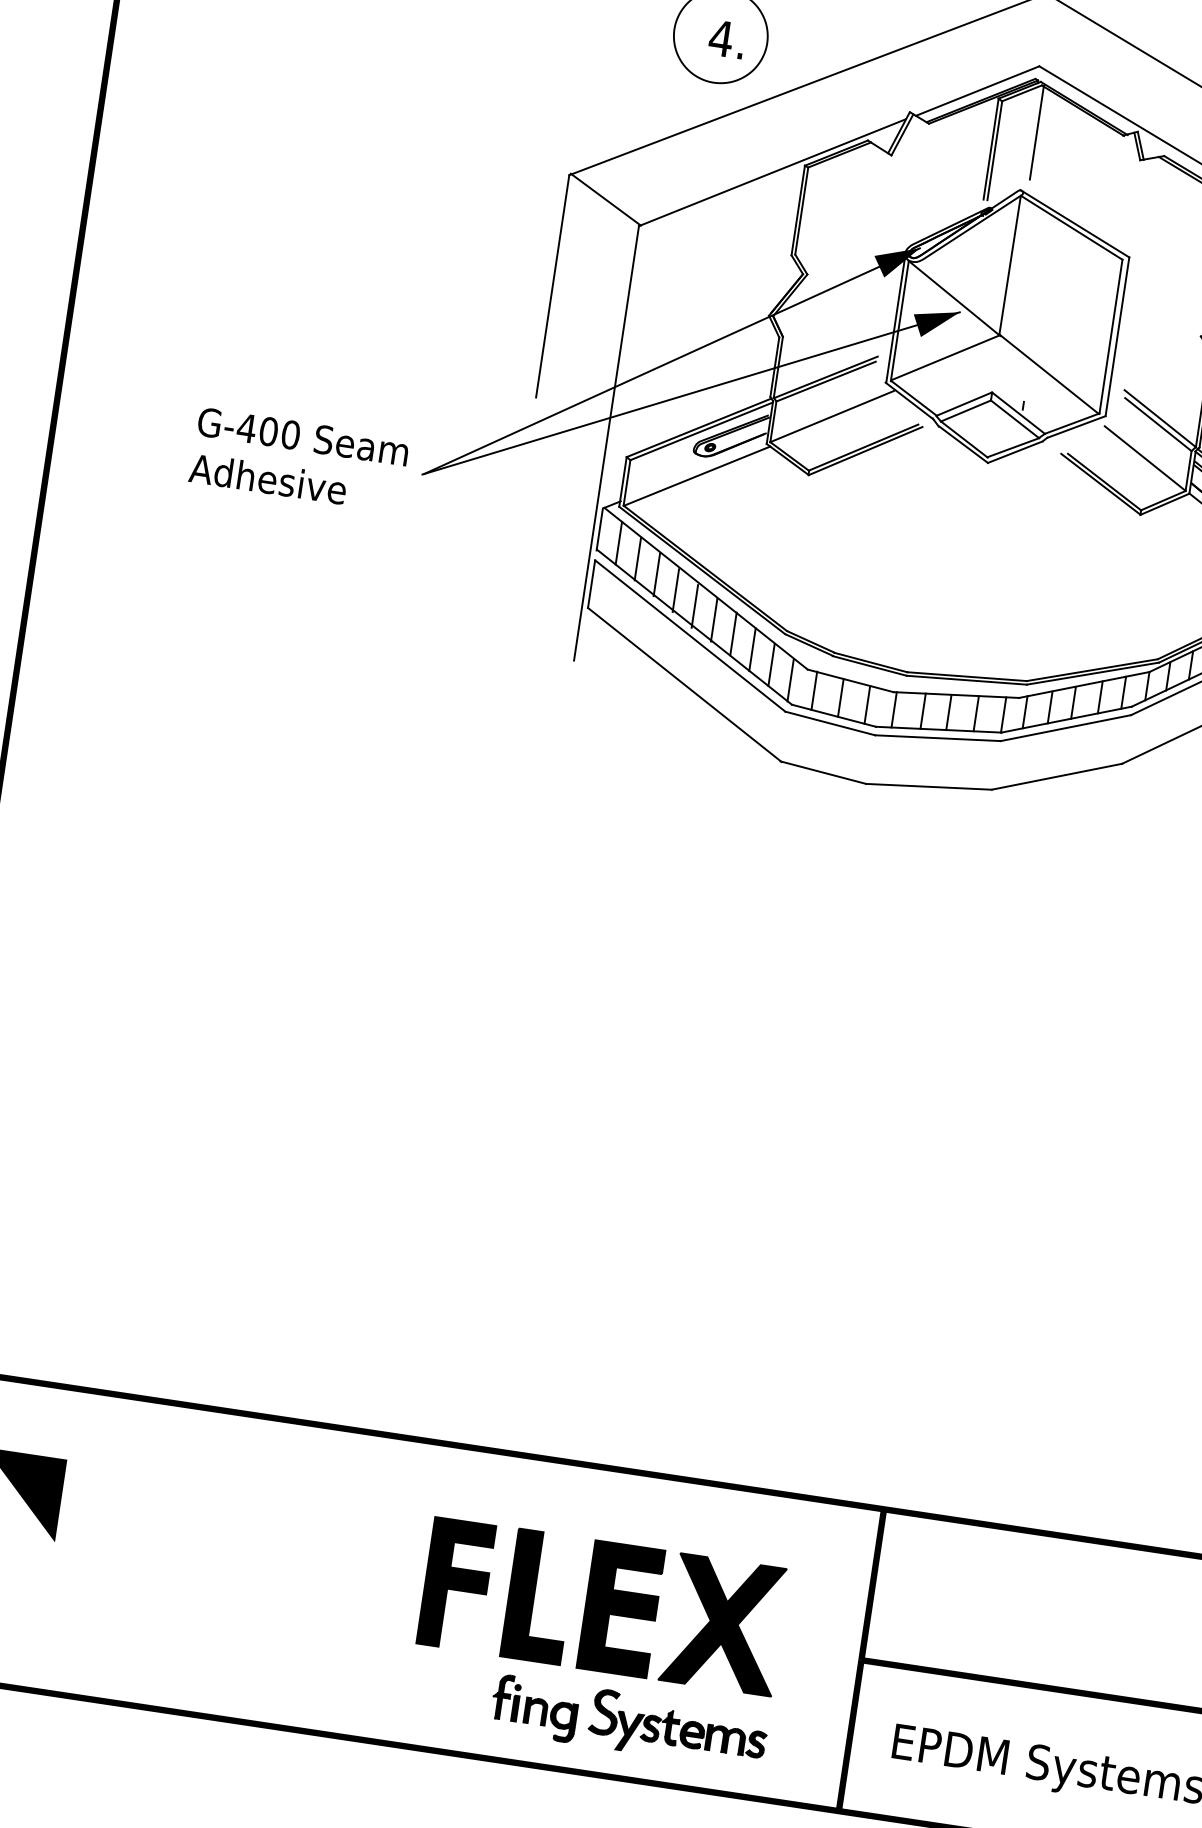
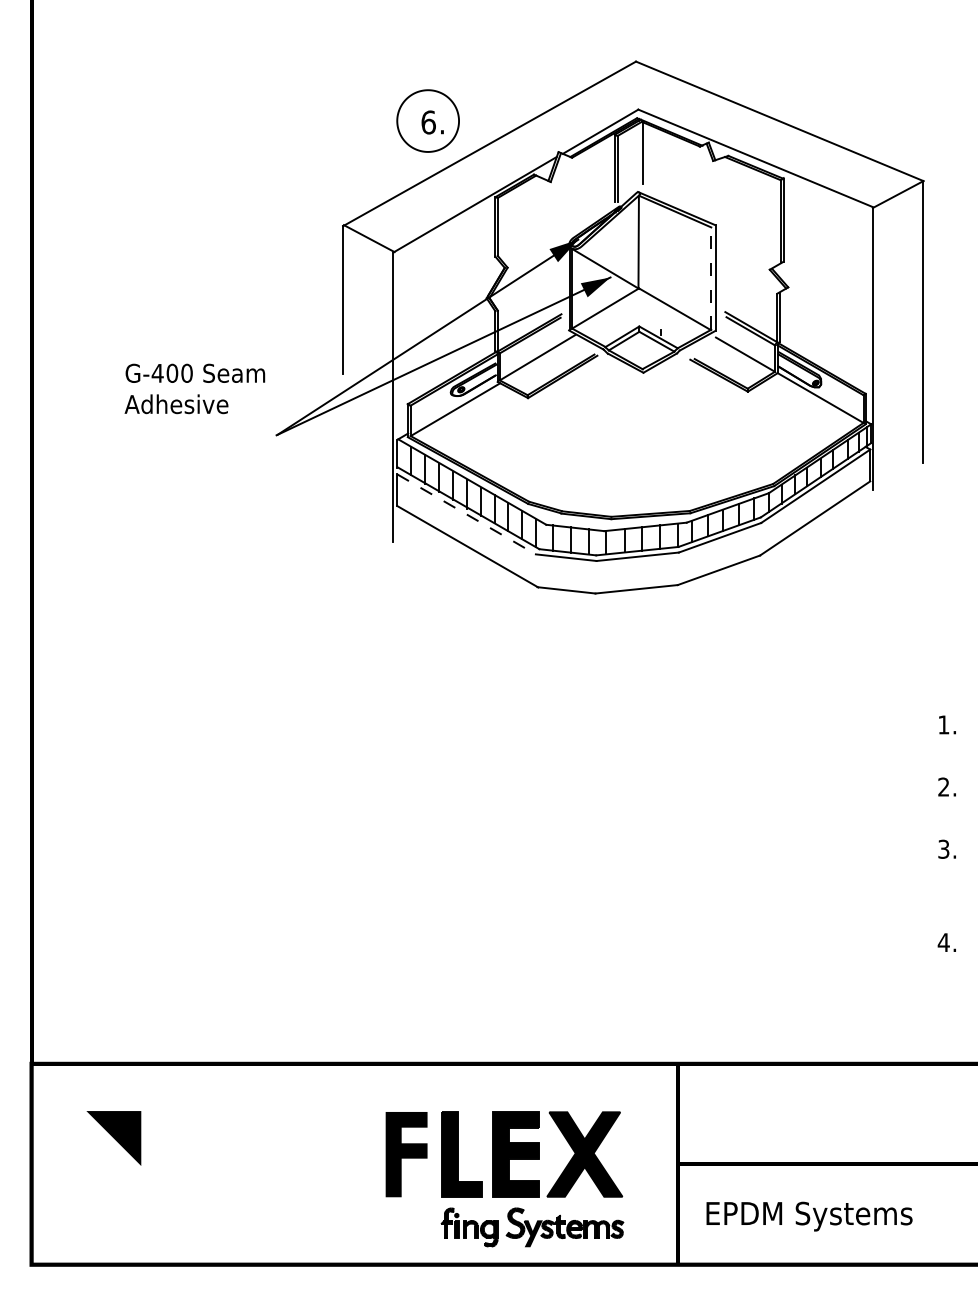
text: (721, 38) -> (428, 122), 4. -> 6.
line: (1111, 336) -> (711, 278), solid -> dashed
text: (298, 459) -> (194, 388), moved
line: (690, 636) -> (466, 514), solid -> dashed

